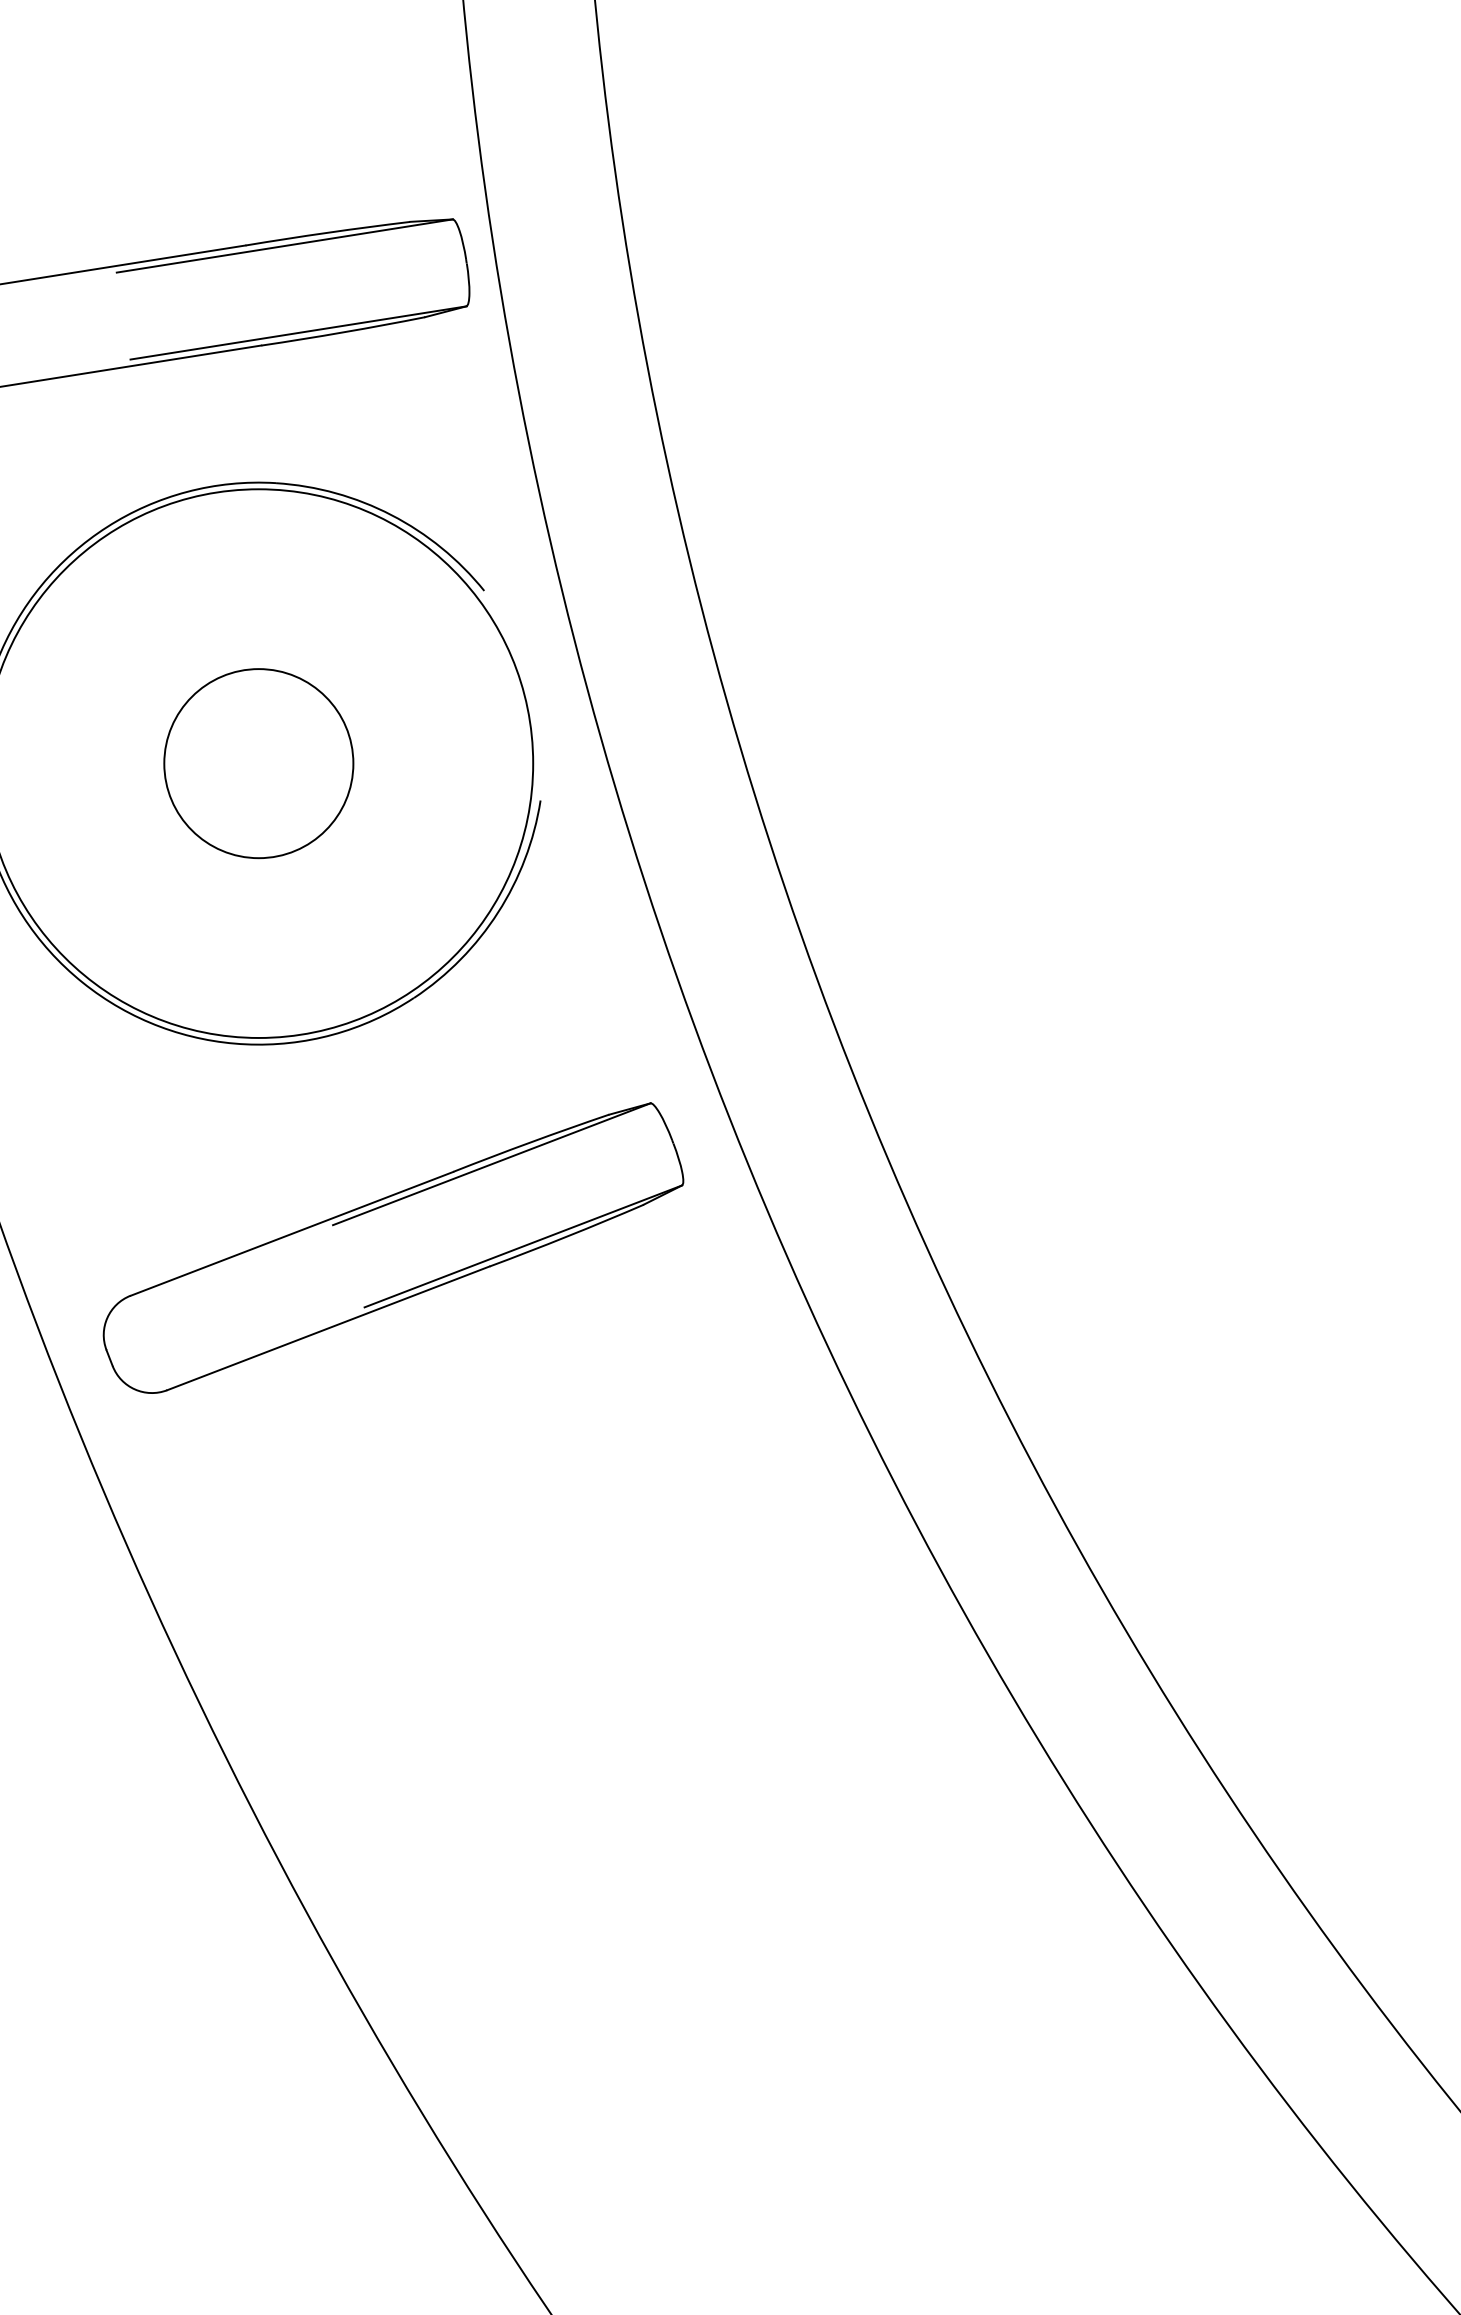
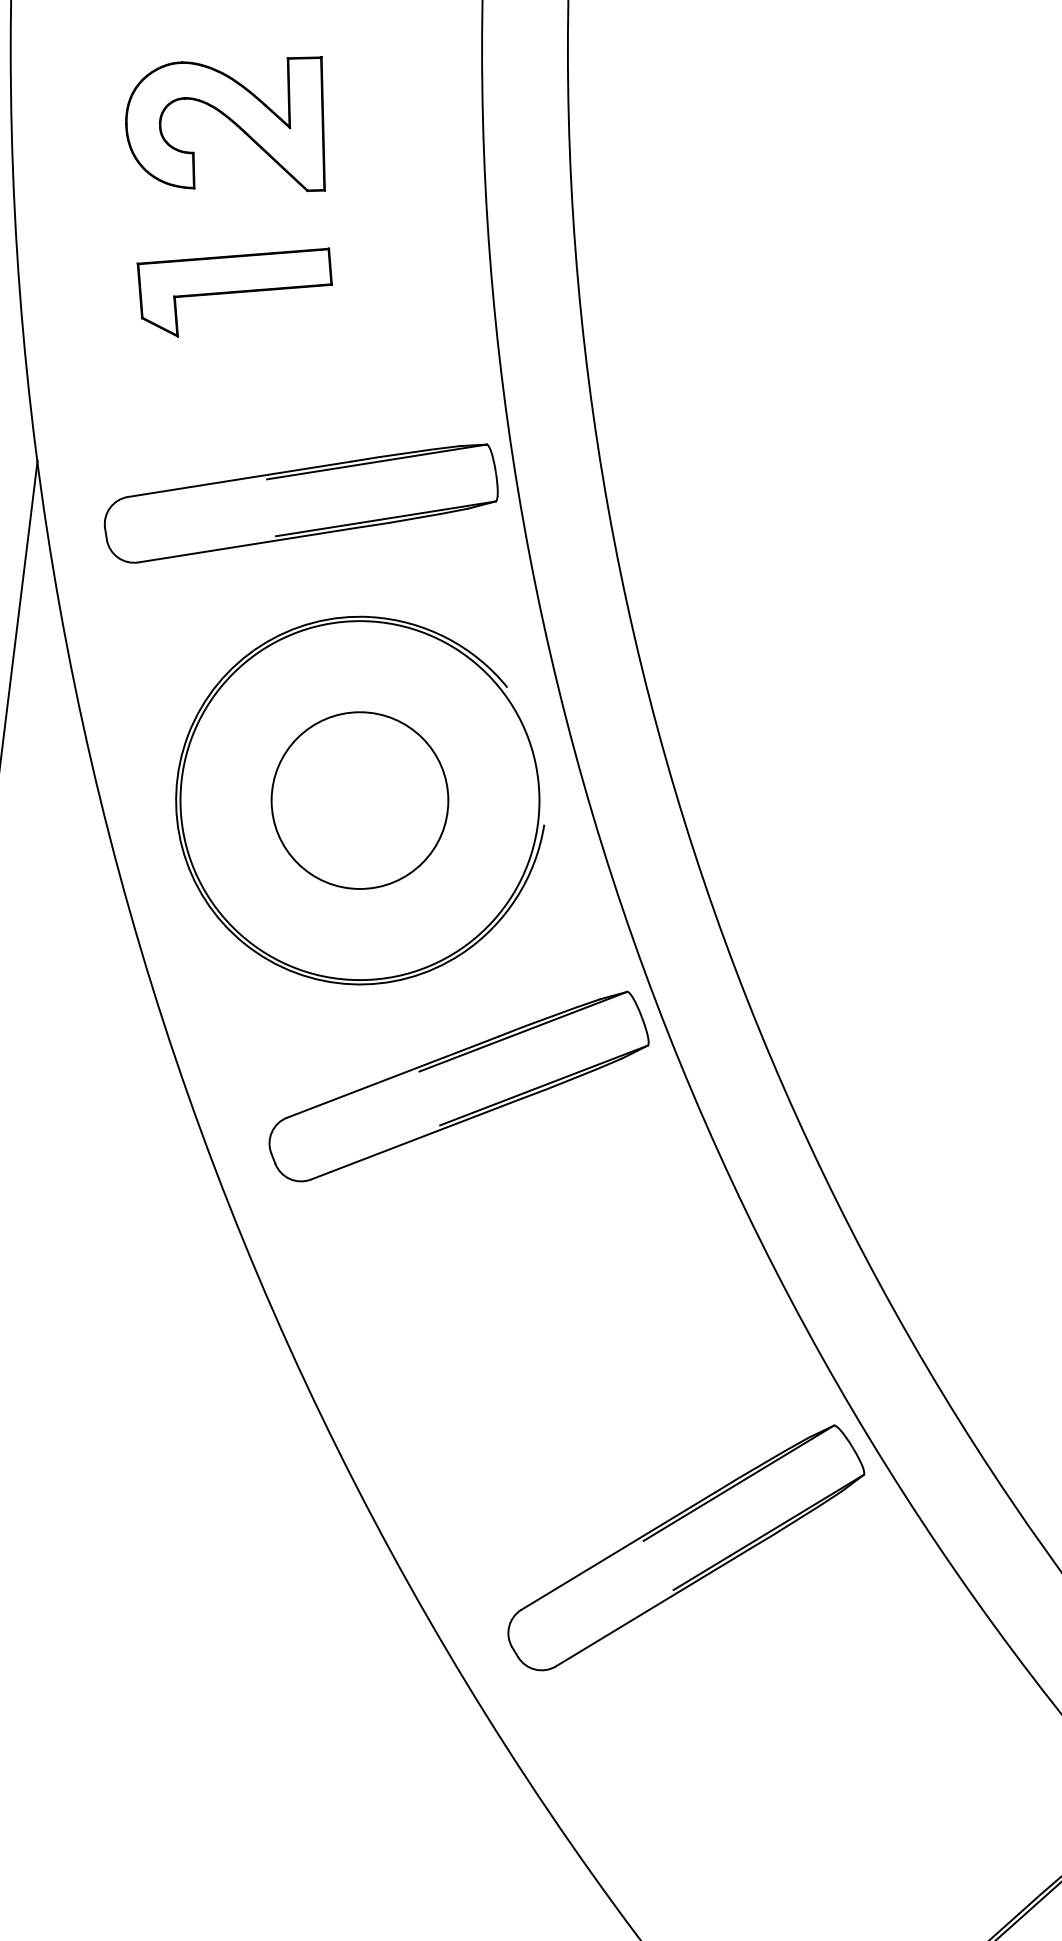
circle: (258, 763) -> (359, 800), size x1.43
part: (392, 1247) -> (458, 1086), moved
part: (757, 1905) -> (686, 1547), added

